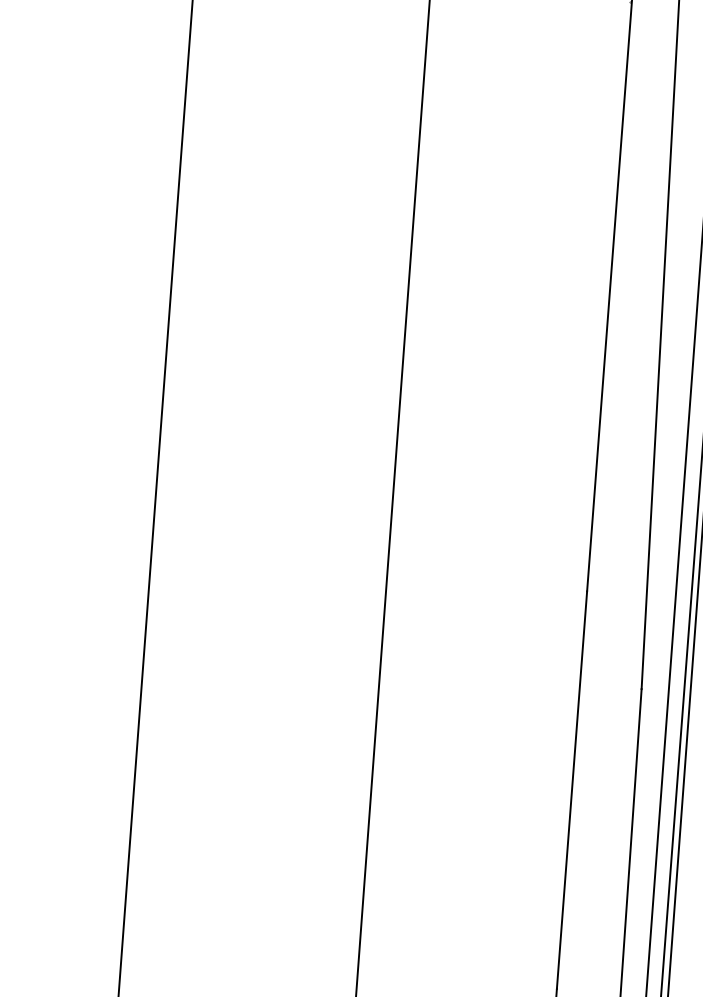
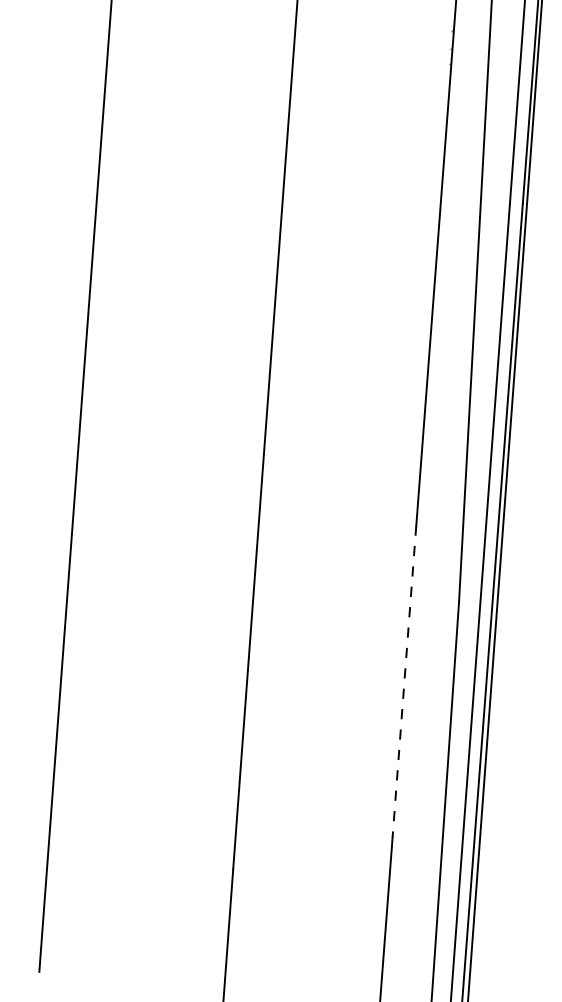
line: (572, 790) -> (404, 681), solid -> dashed

